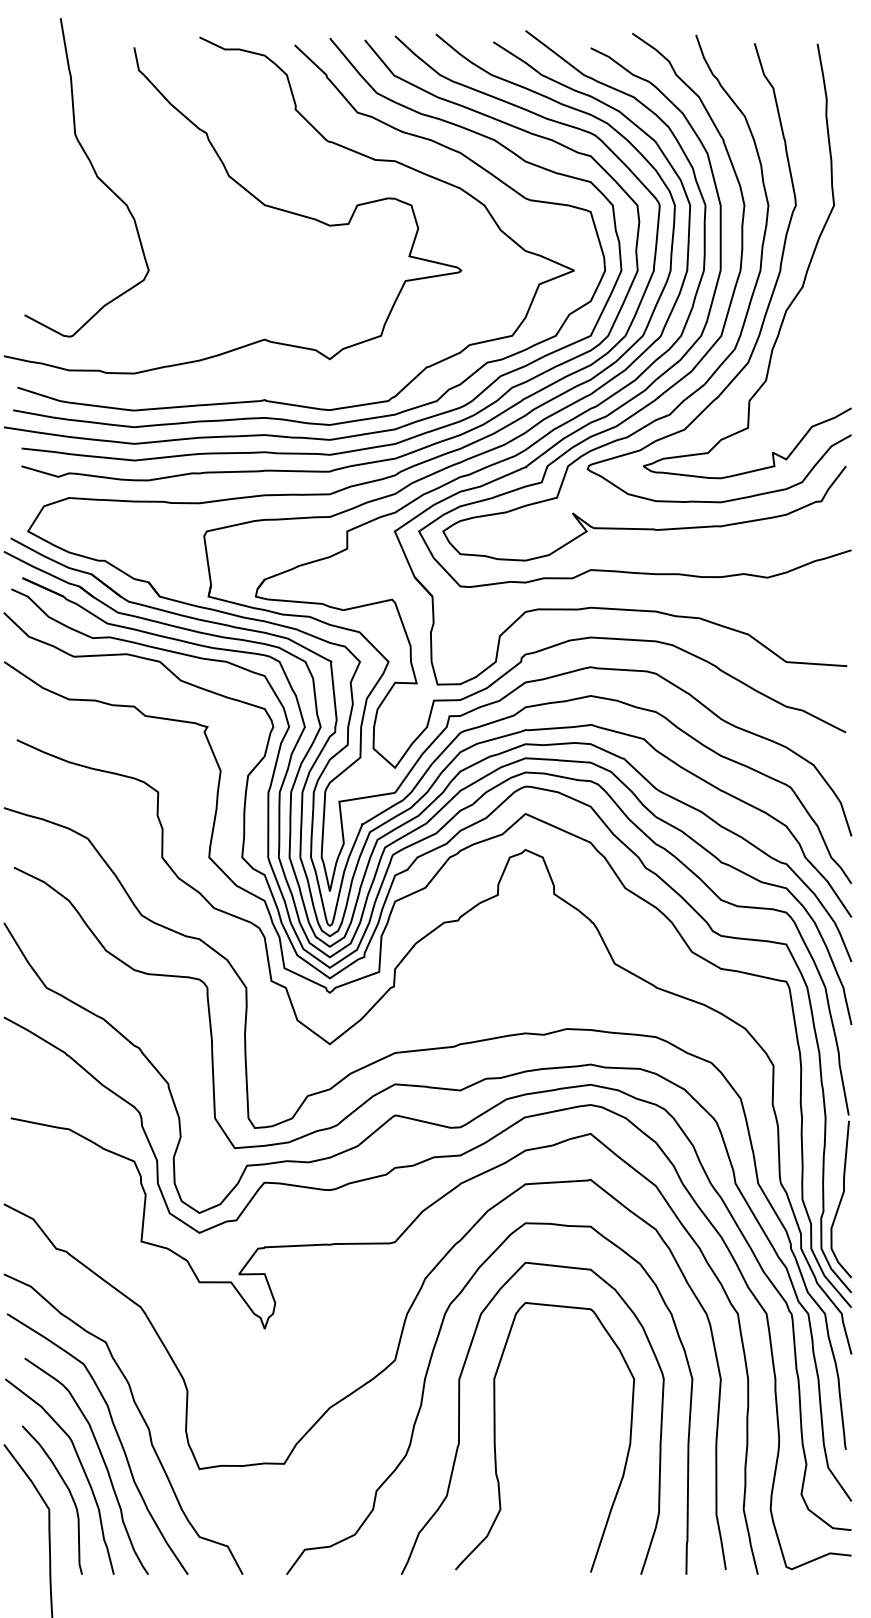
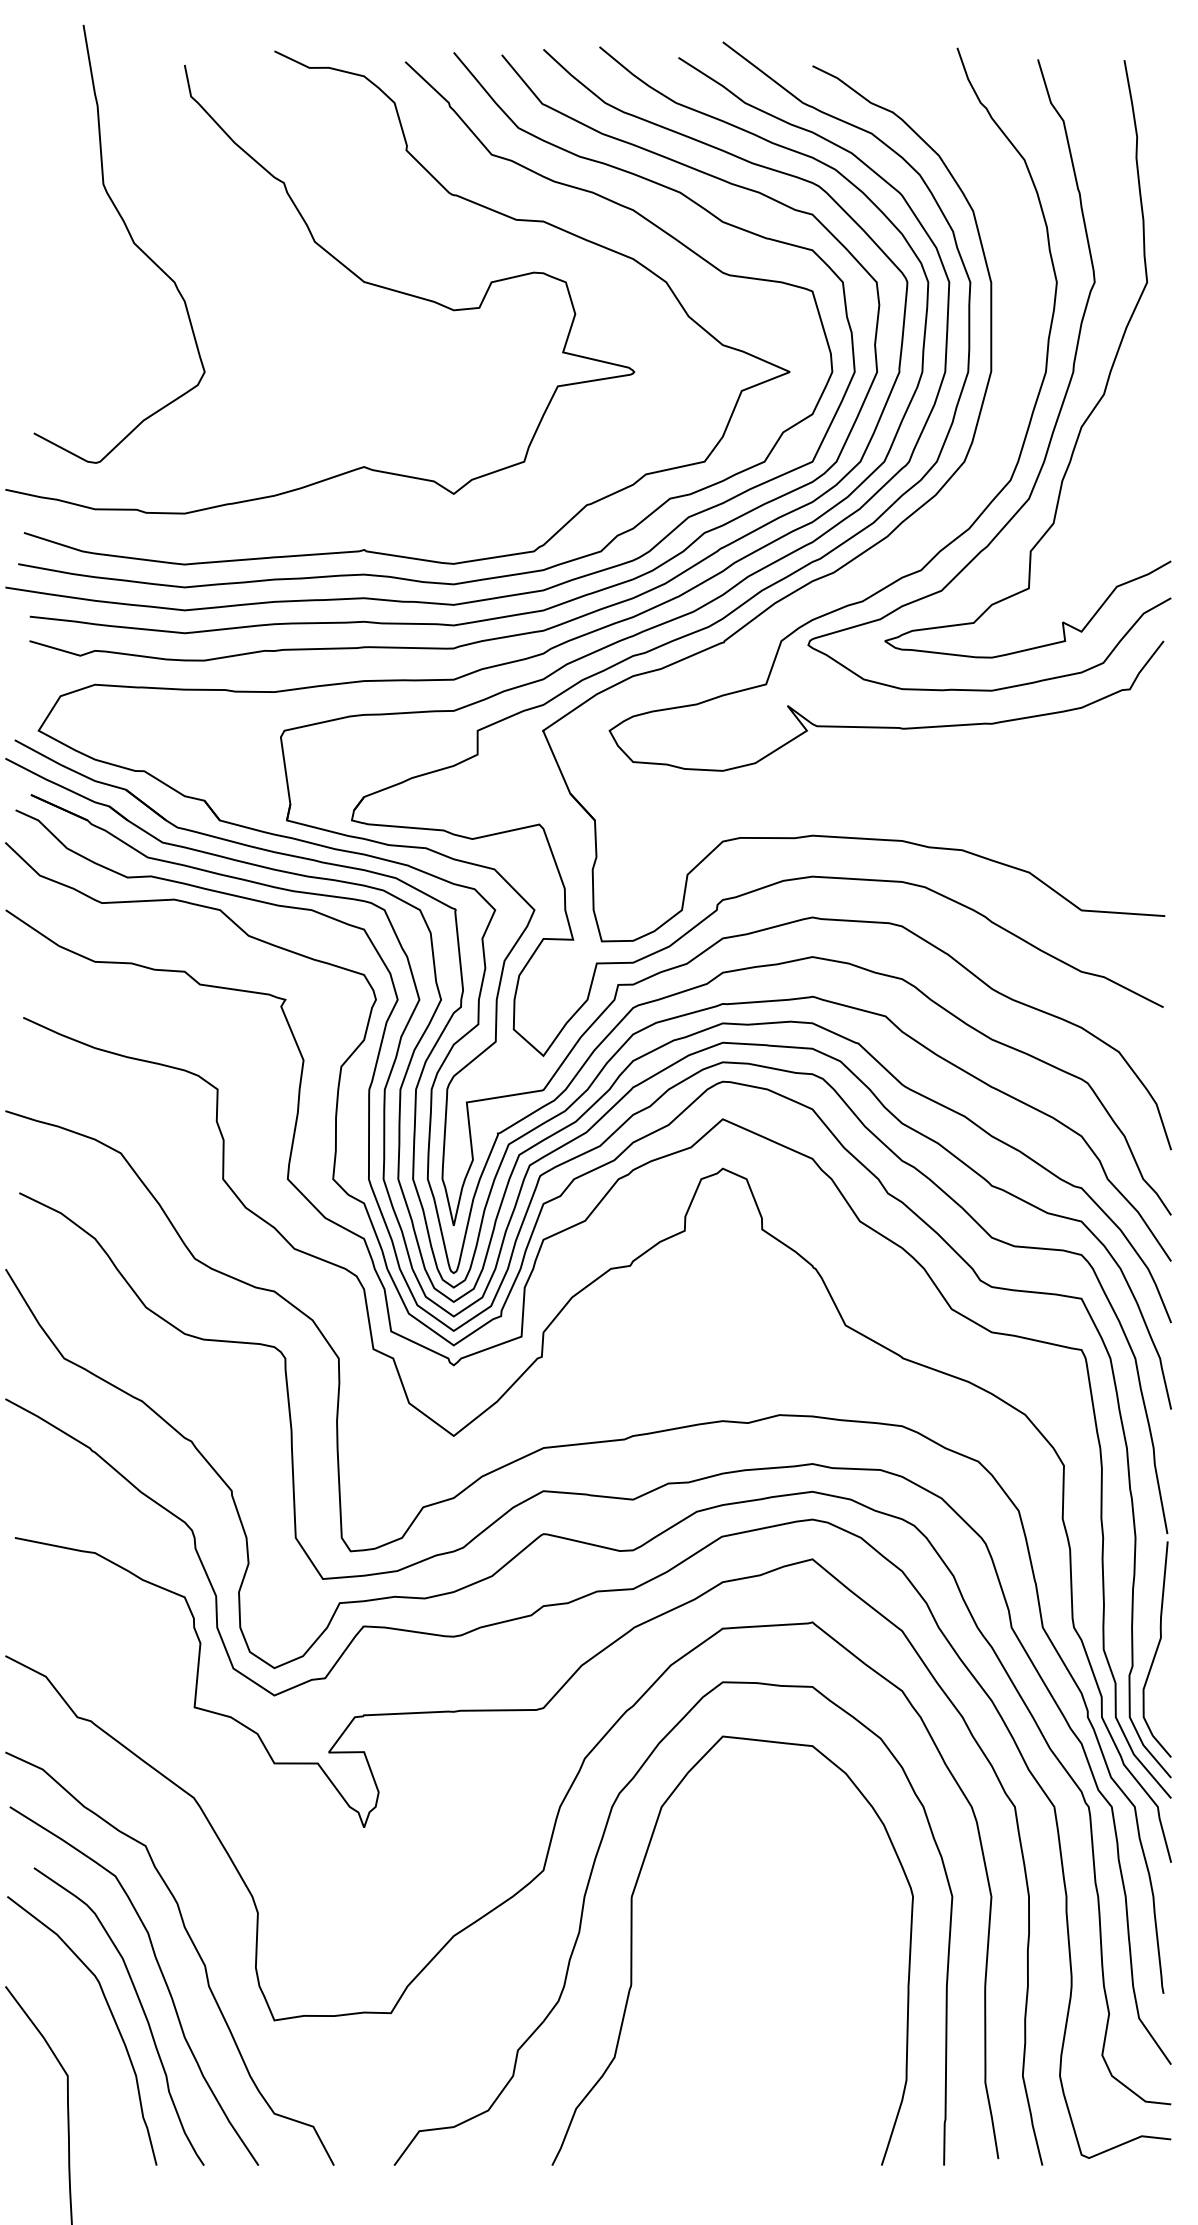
curve: (699, 361) -> (961, 496), removed
curve: (495, 1437) -> (681, 1976), removed
curve: (68, 1491) -> (94, 2050), removed

